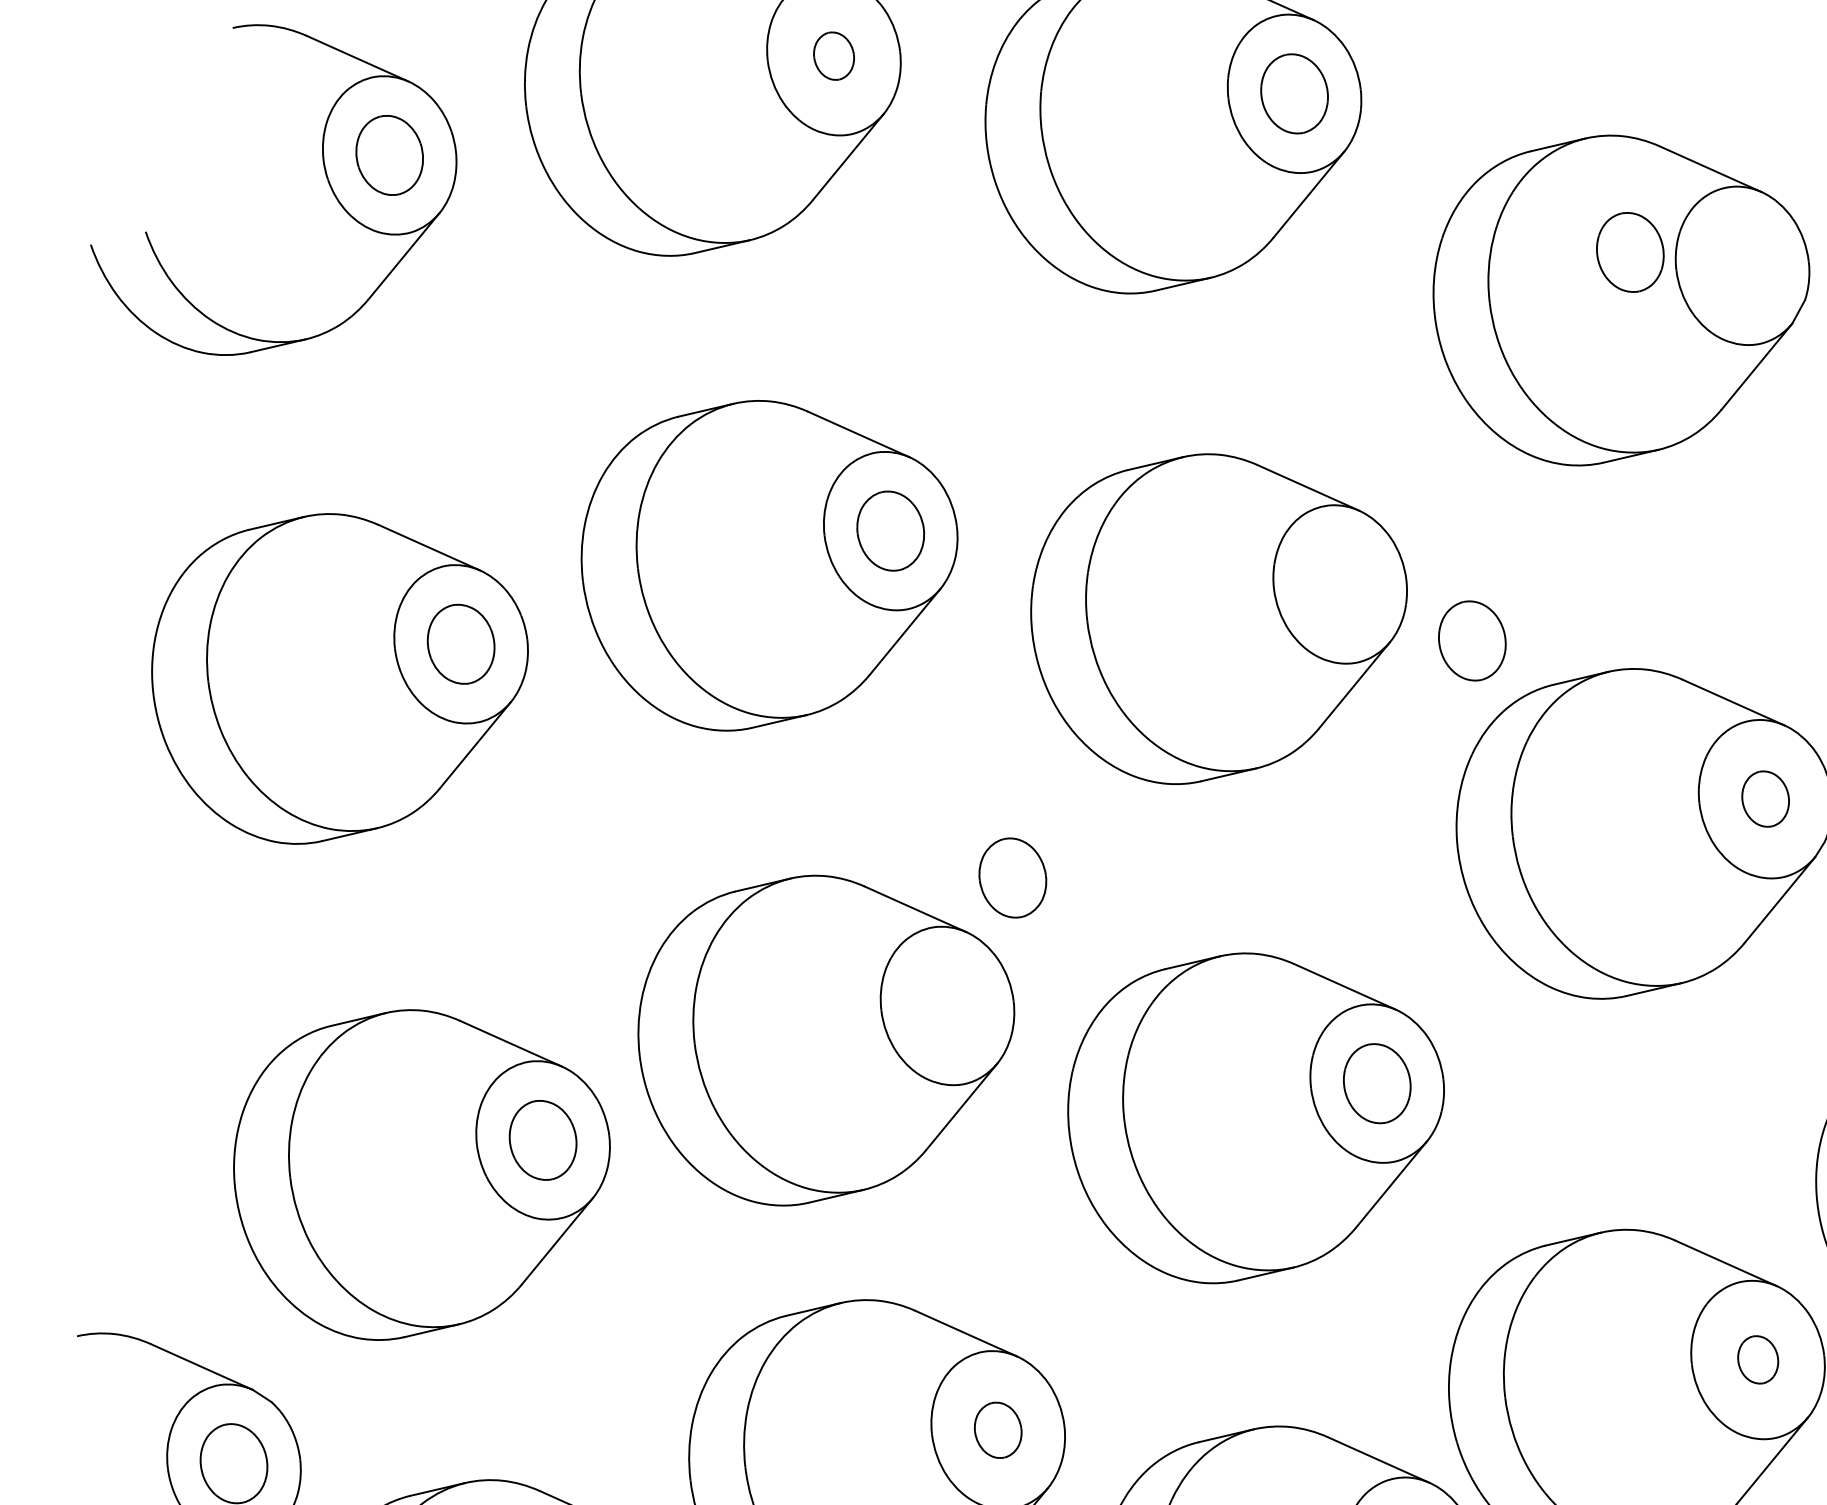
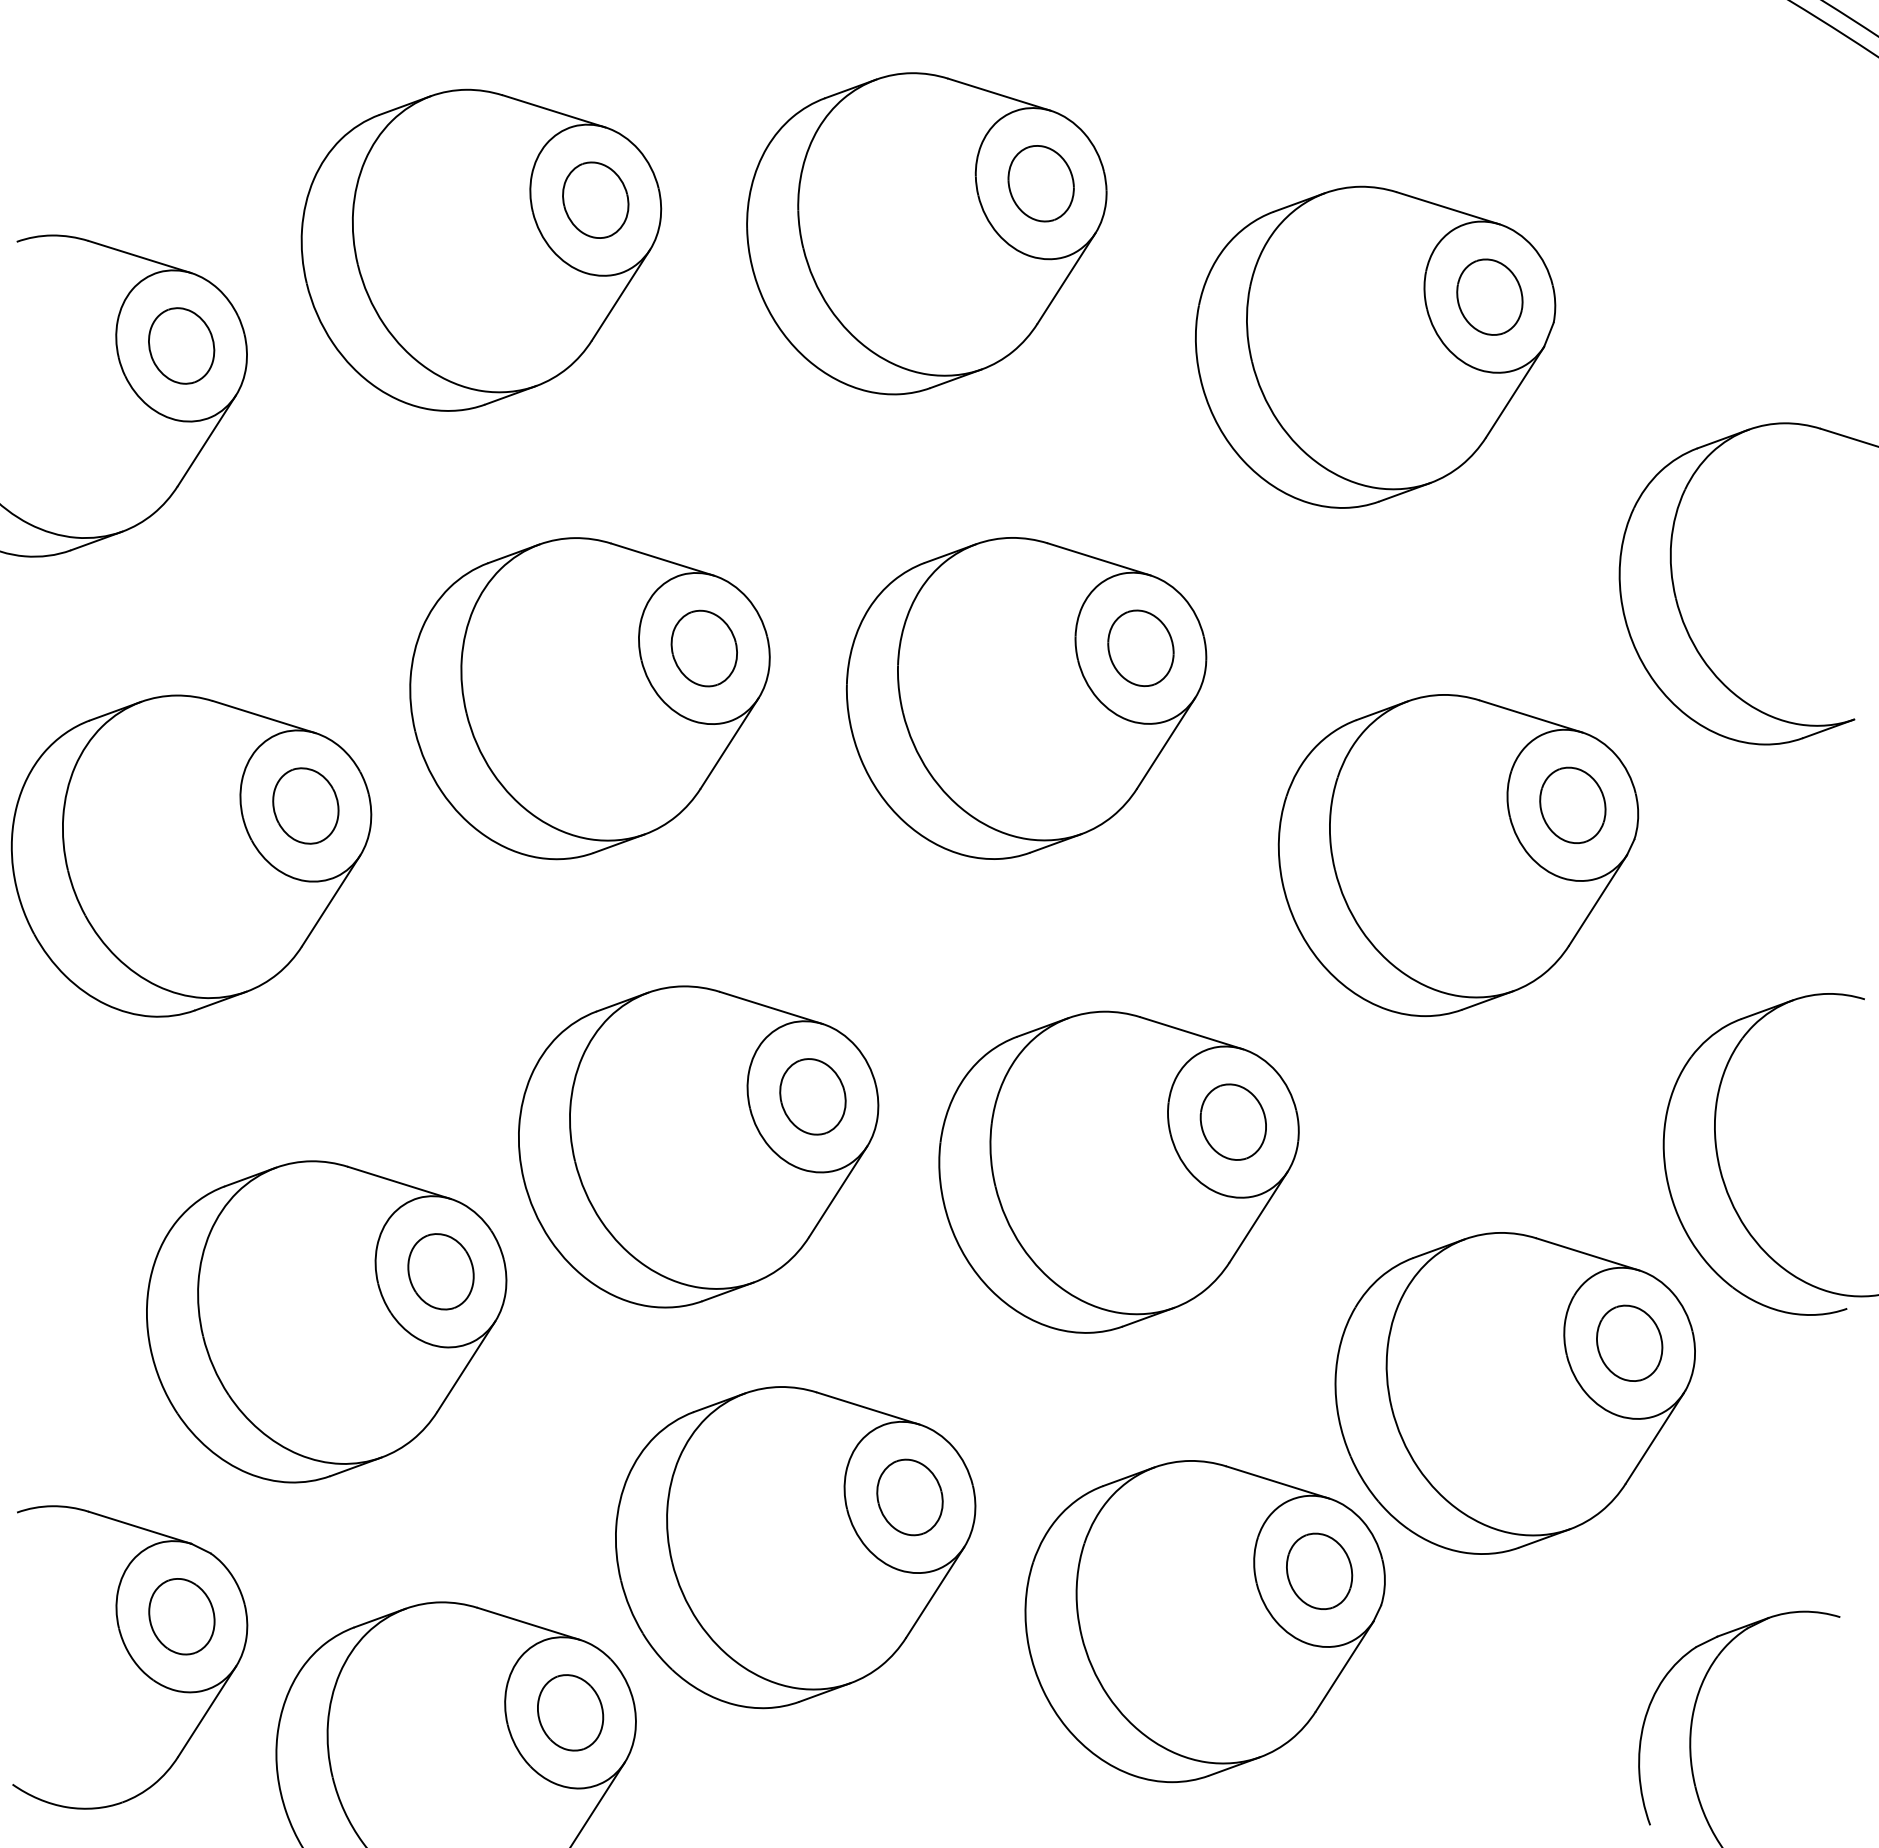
part: (833, 55) -> (595, 199), size x1.67
part: (1630, 251) -> (1489, 296), moved
part: (1472, 640) -> (1140, 647), moved
part: (1765, 798) -> (1572, 804), size x1.43
part: (1012, 877) -> (812, 1096), moved
part: (1757, 1359) -> (1629, 1342), size x1.67
part: (997, 1430) -> (909, 1497), size x1.43

